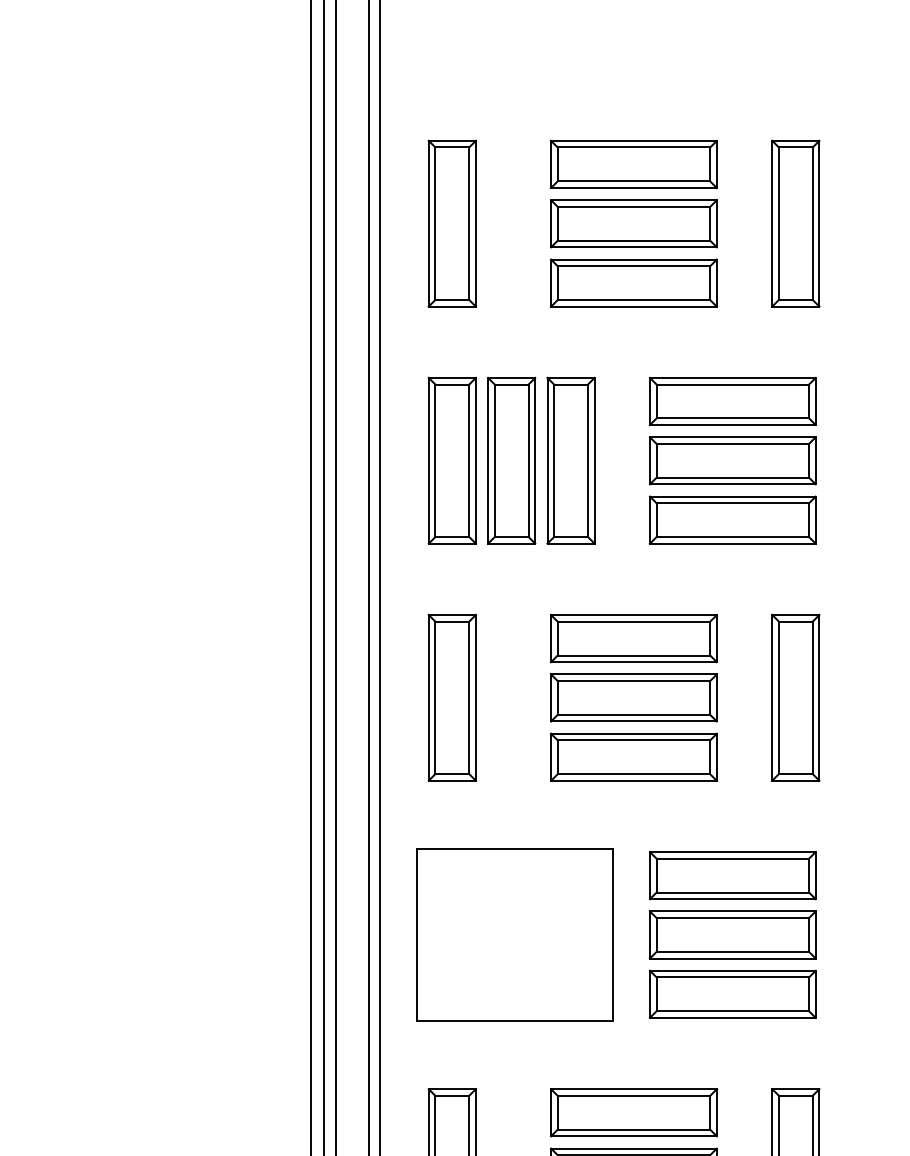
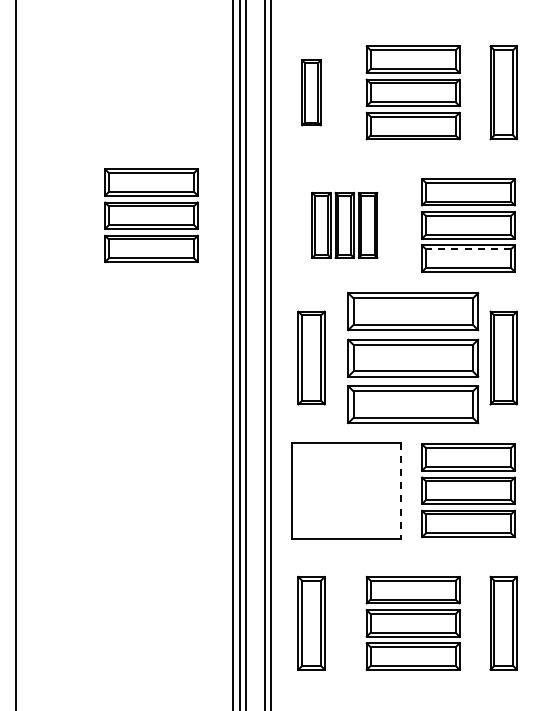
part: (452, 223) -> (311, 92), size x0.7
part: (166, 443) -> (151, 215), added
part: (511, 460) -> (344, 225), size x0.7
line: (732, 503) -> (468, 249), solid -> dashed
part: (632, 696) -> (412, 357), size x1.4
line: (613, 936) -> (401, 491), solid -> dashed

